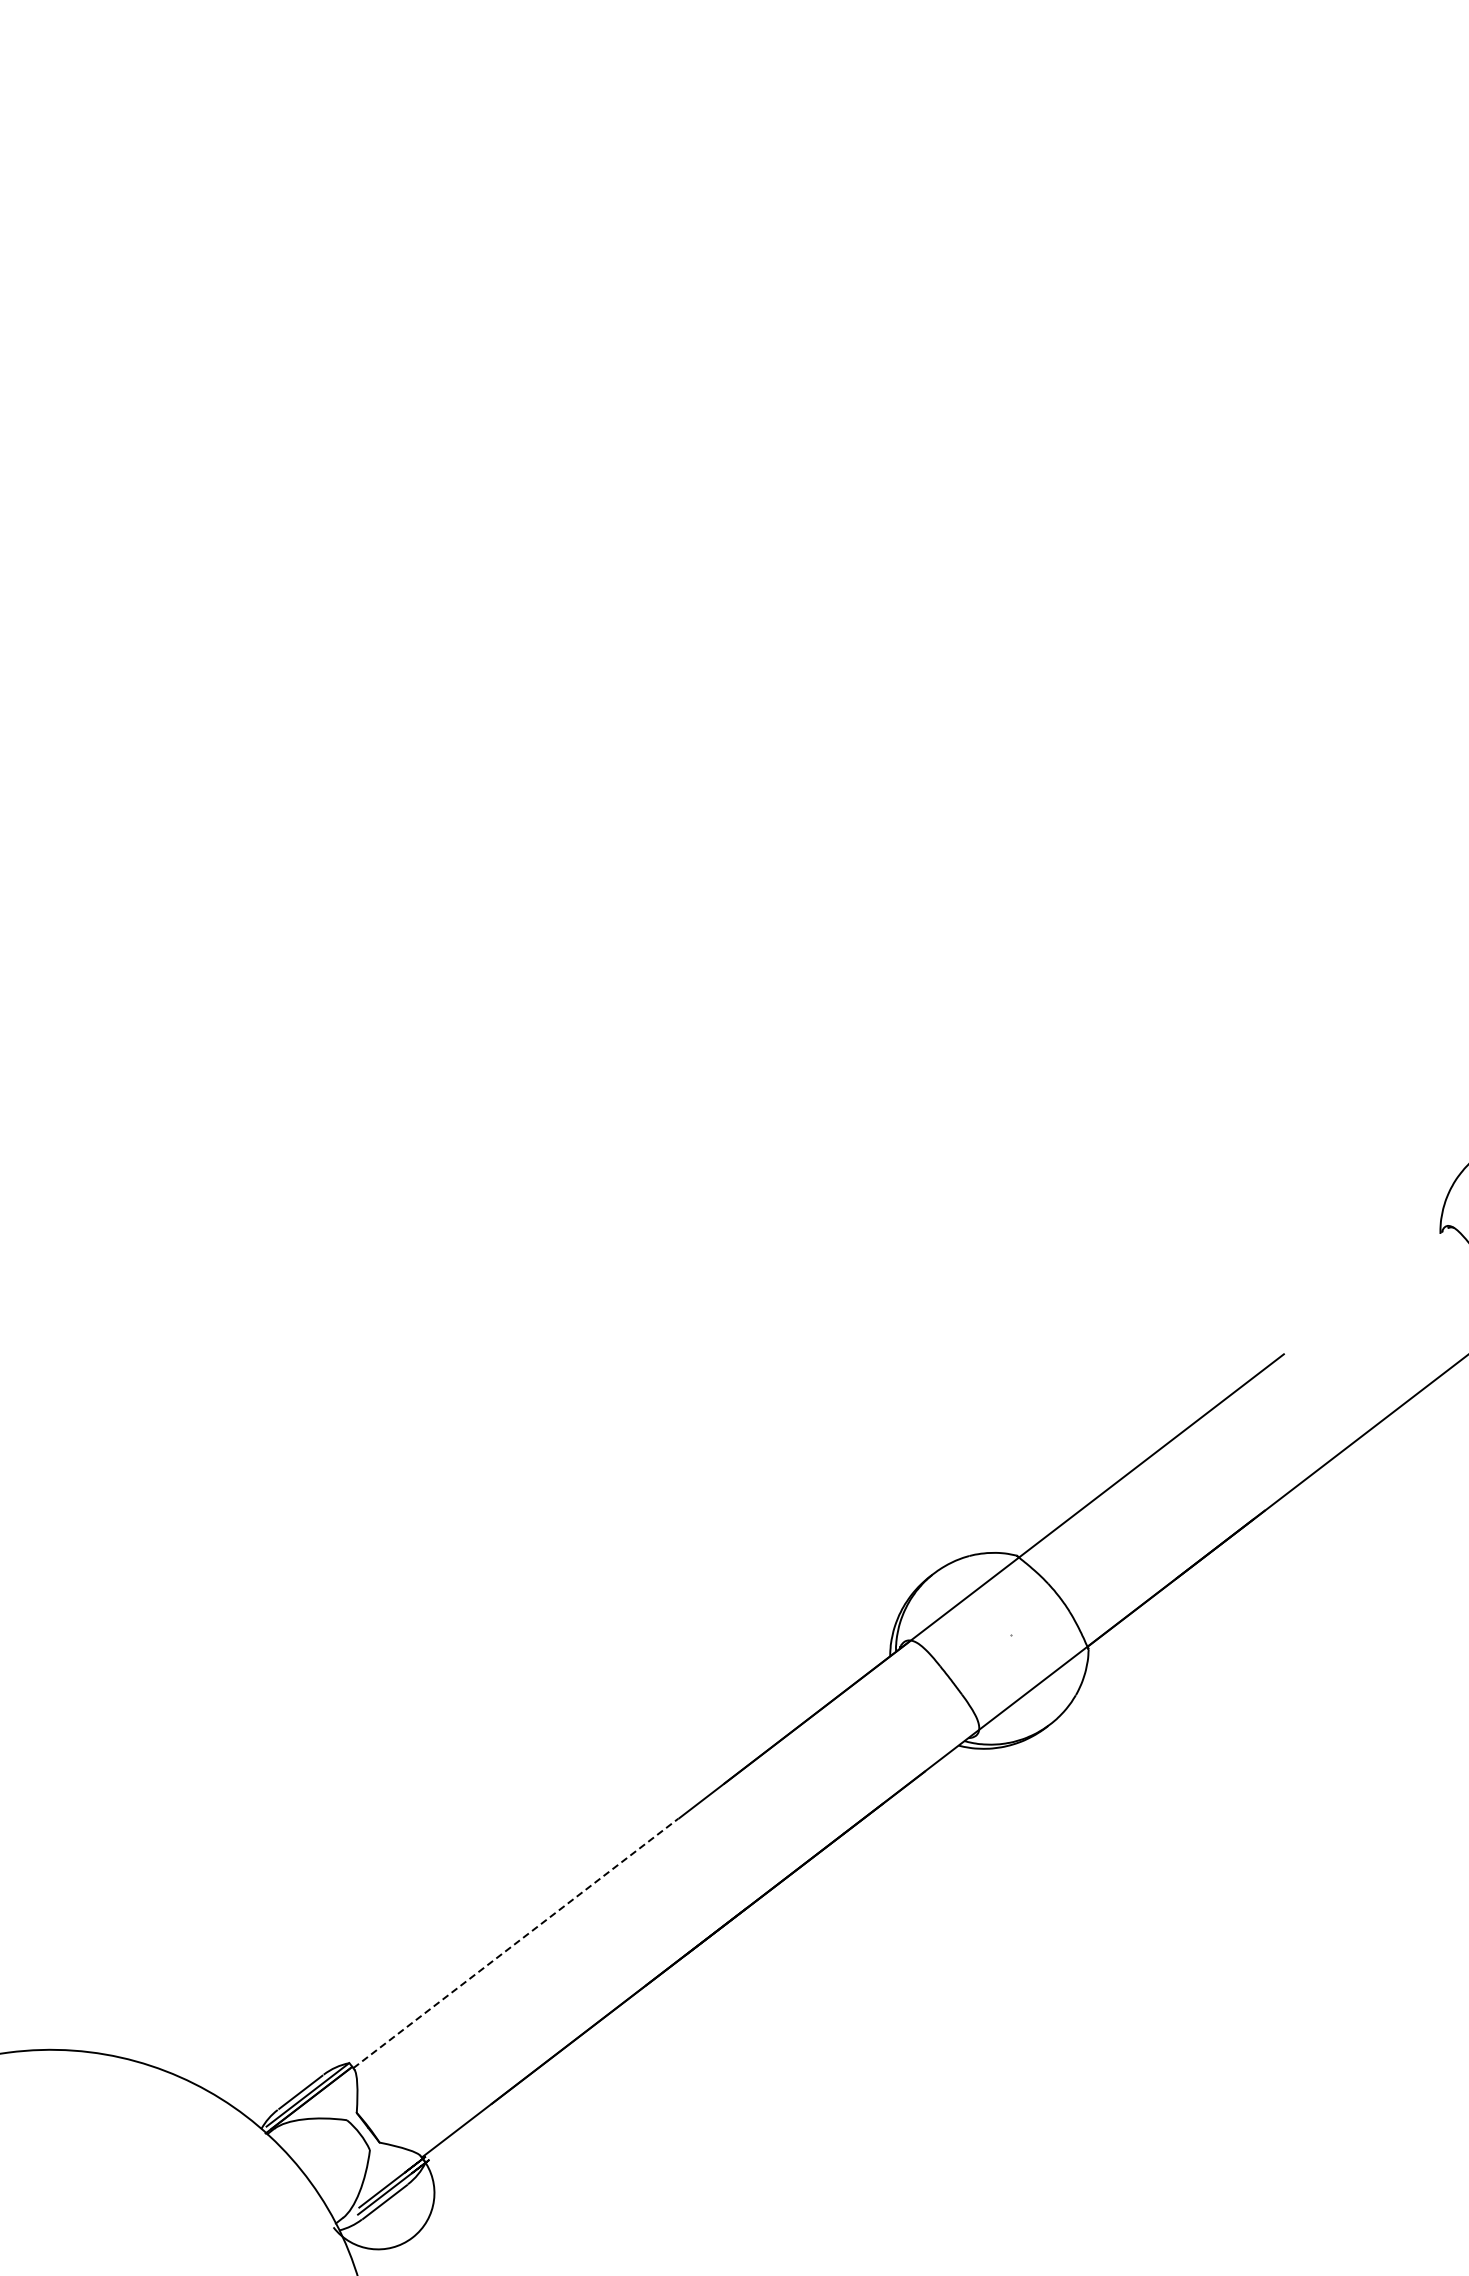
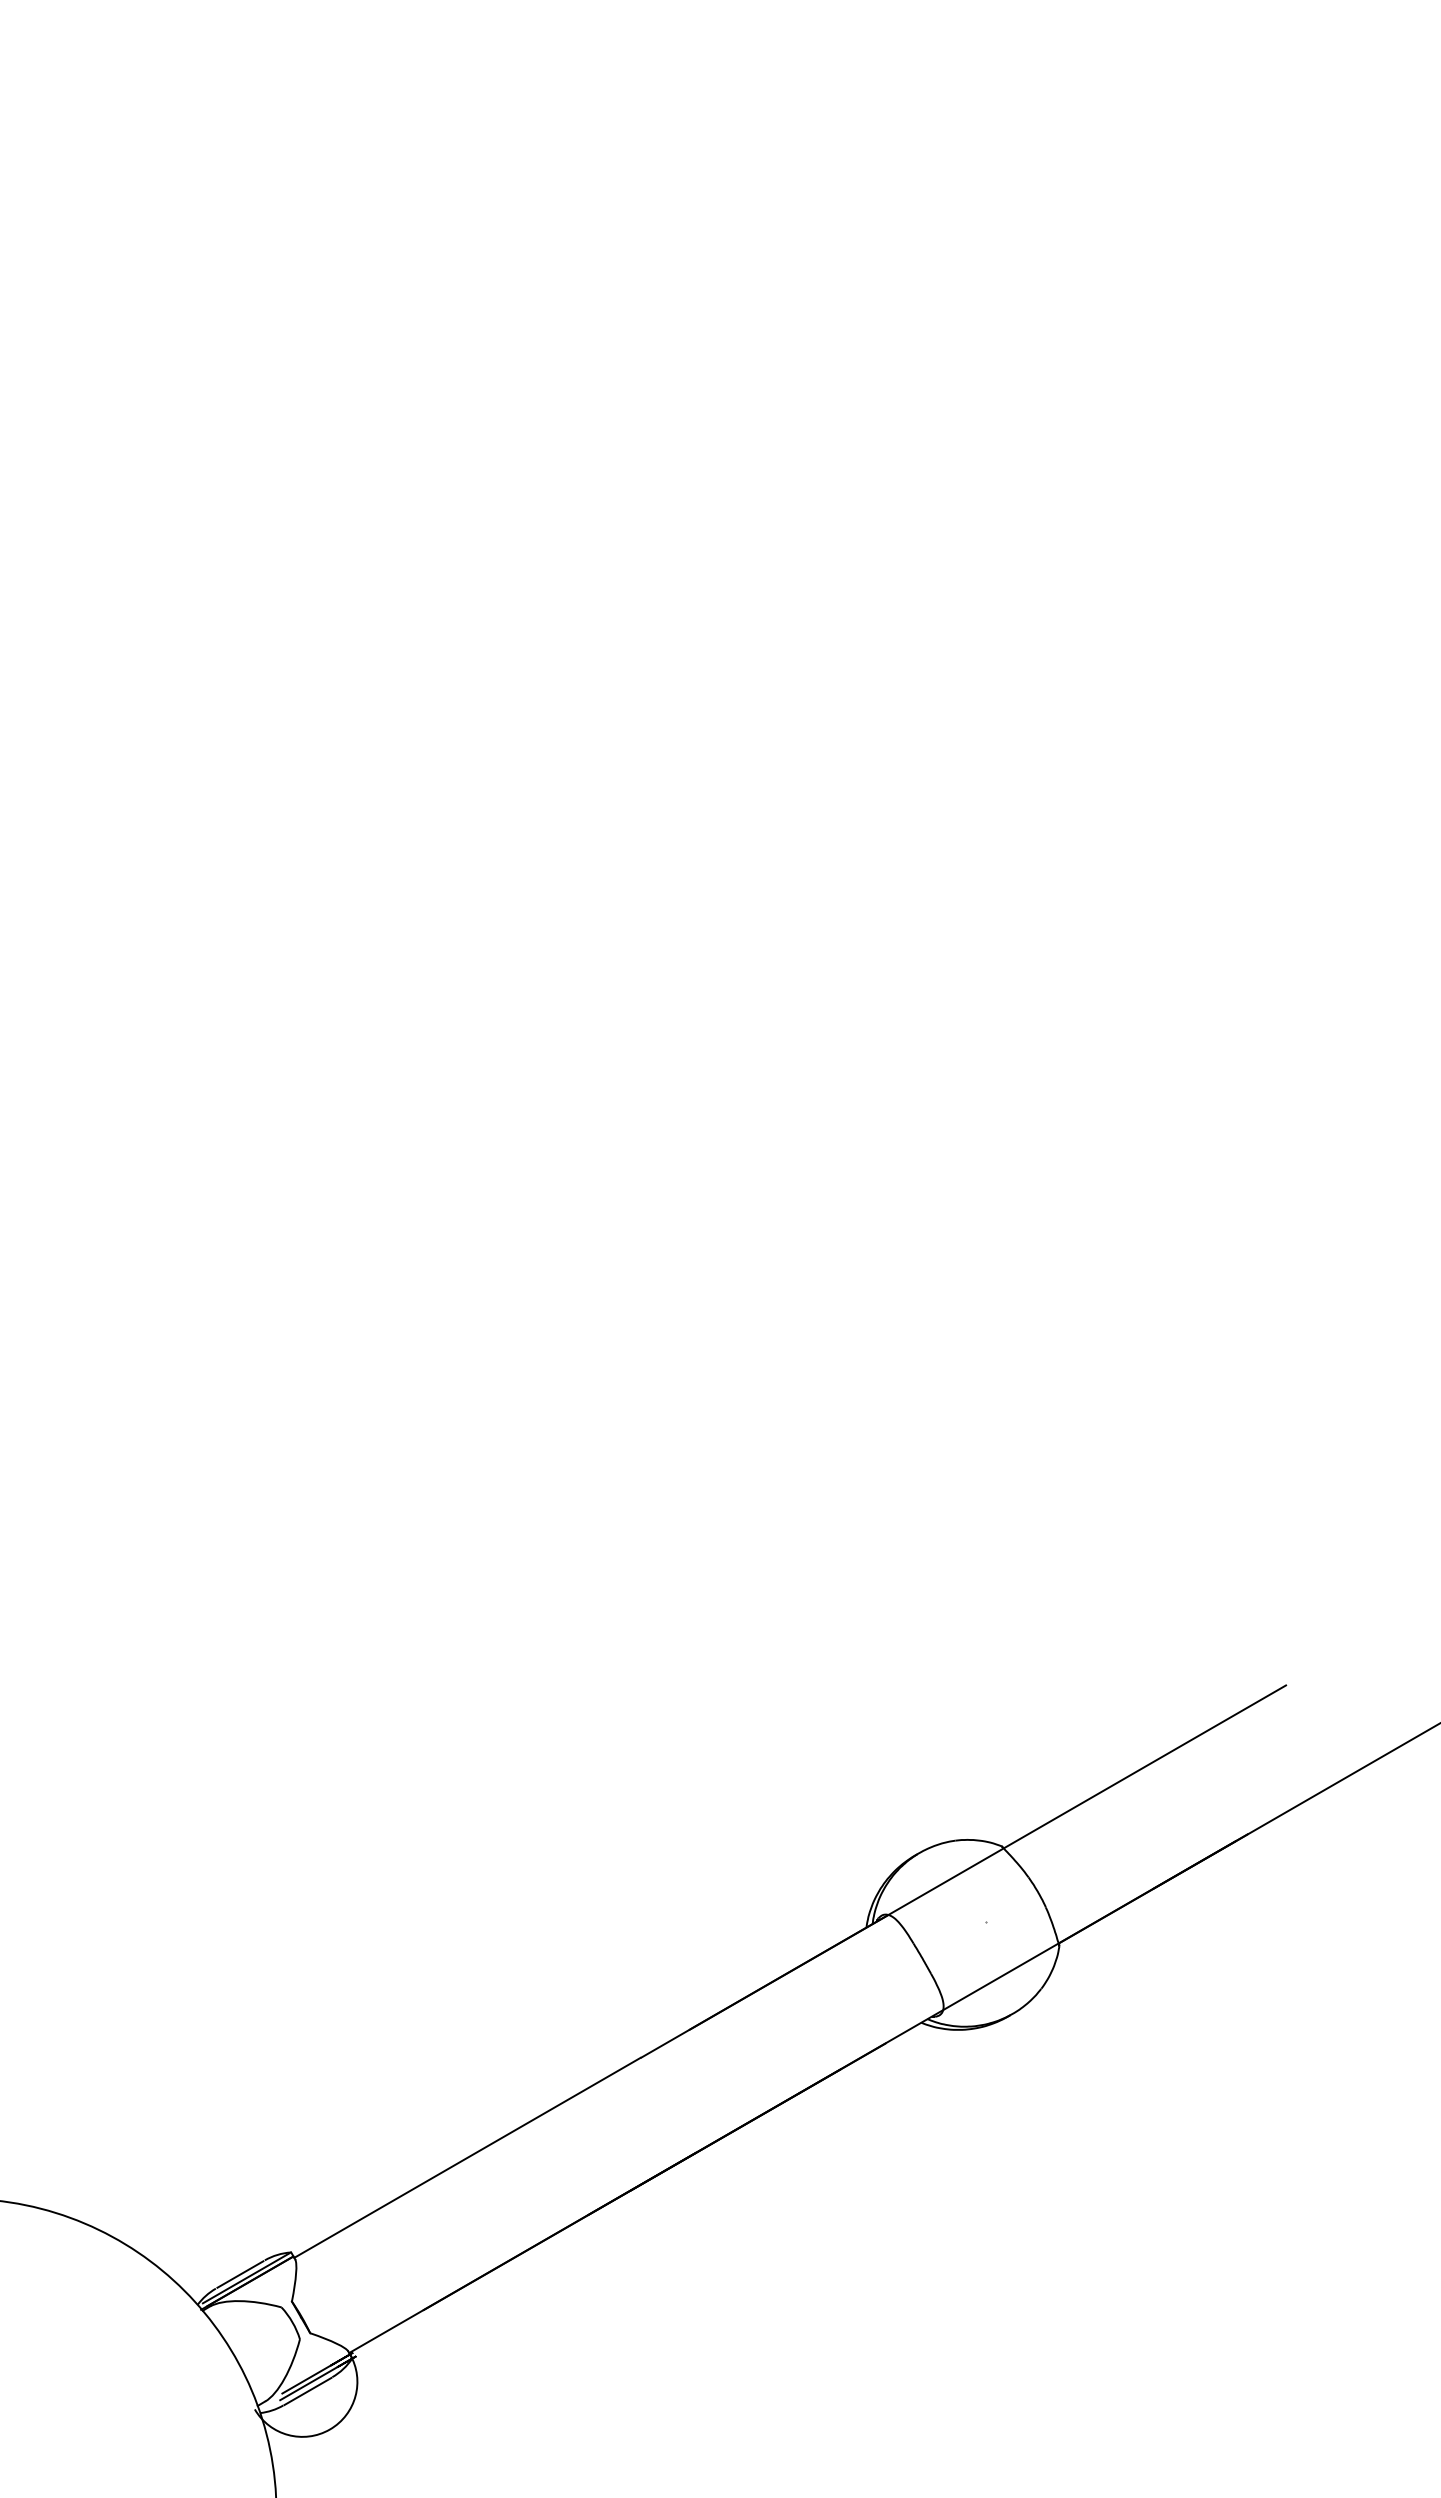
line: (515, 1943) -> (467, 2157), dashed -> solid

